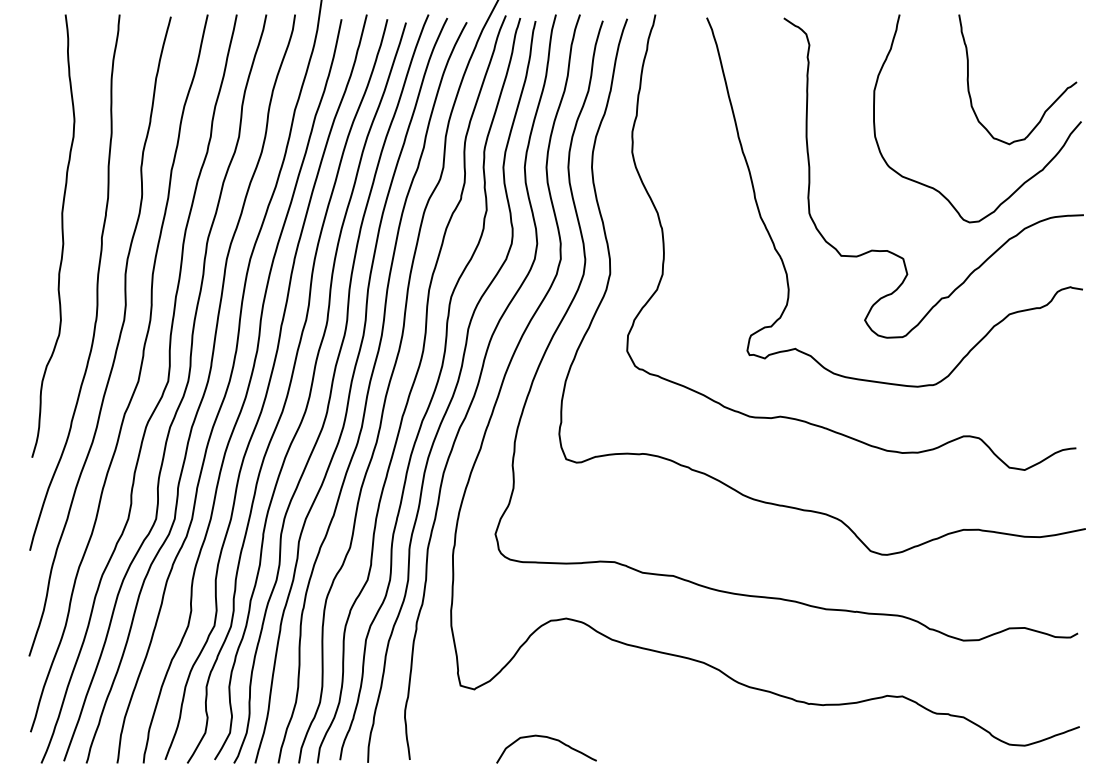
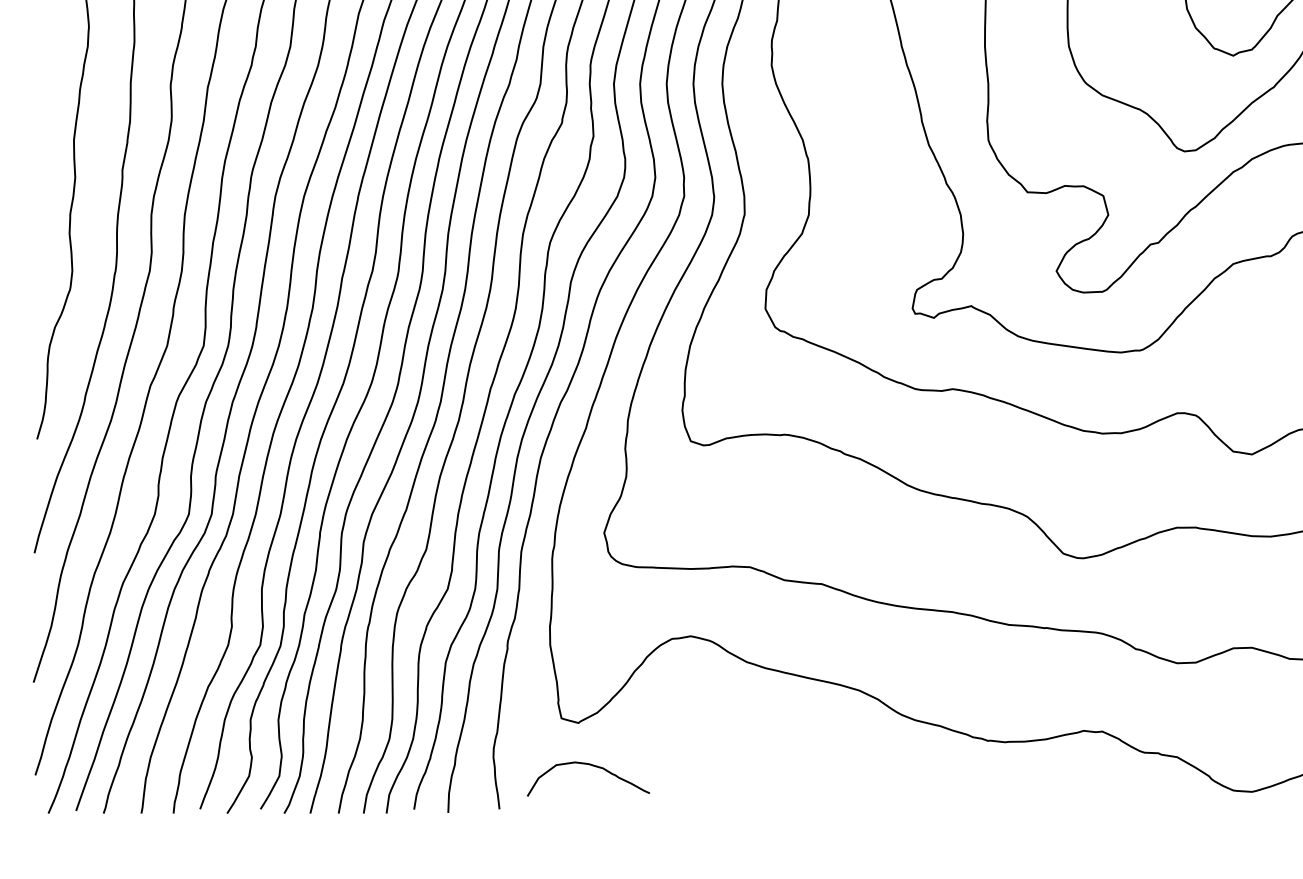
curve: (550, 739) -> (593, 767), moved

